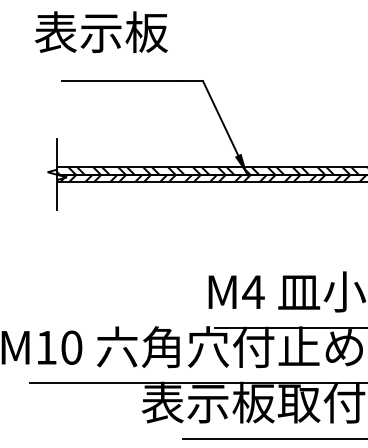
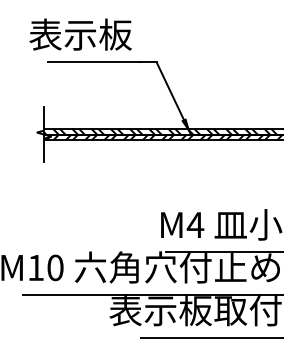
text: (100, 31) -> (79, 34), moved

